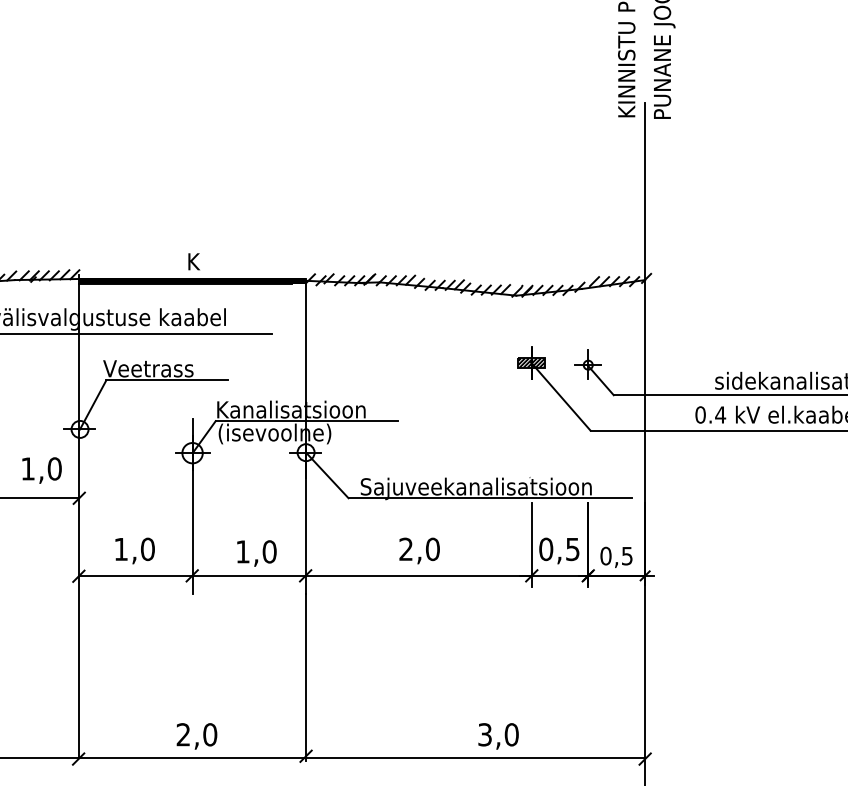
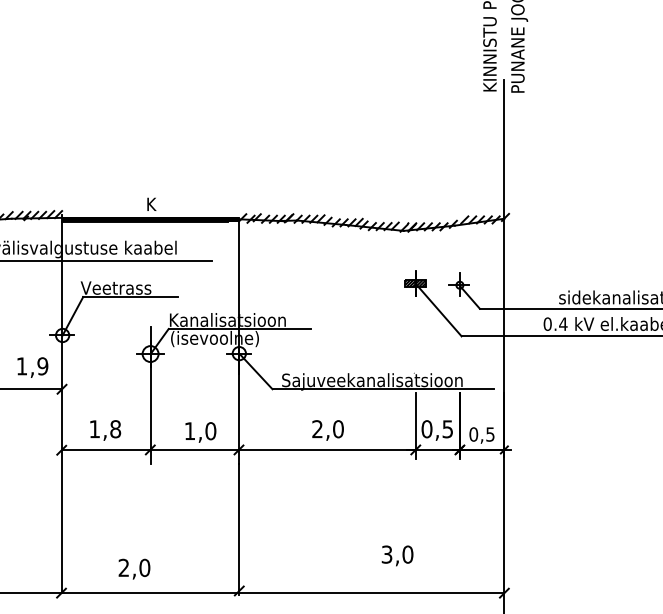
text: (54, 468) -> (42, 366), 1,0 -> 1,9
text: (147, 549) -> (115, 429), 1,0 -> 1,8
text: (196, 736) -> (134, 569), moved
text: (498, 736) -> (397, 555), moved

